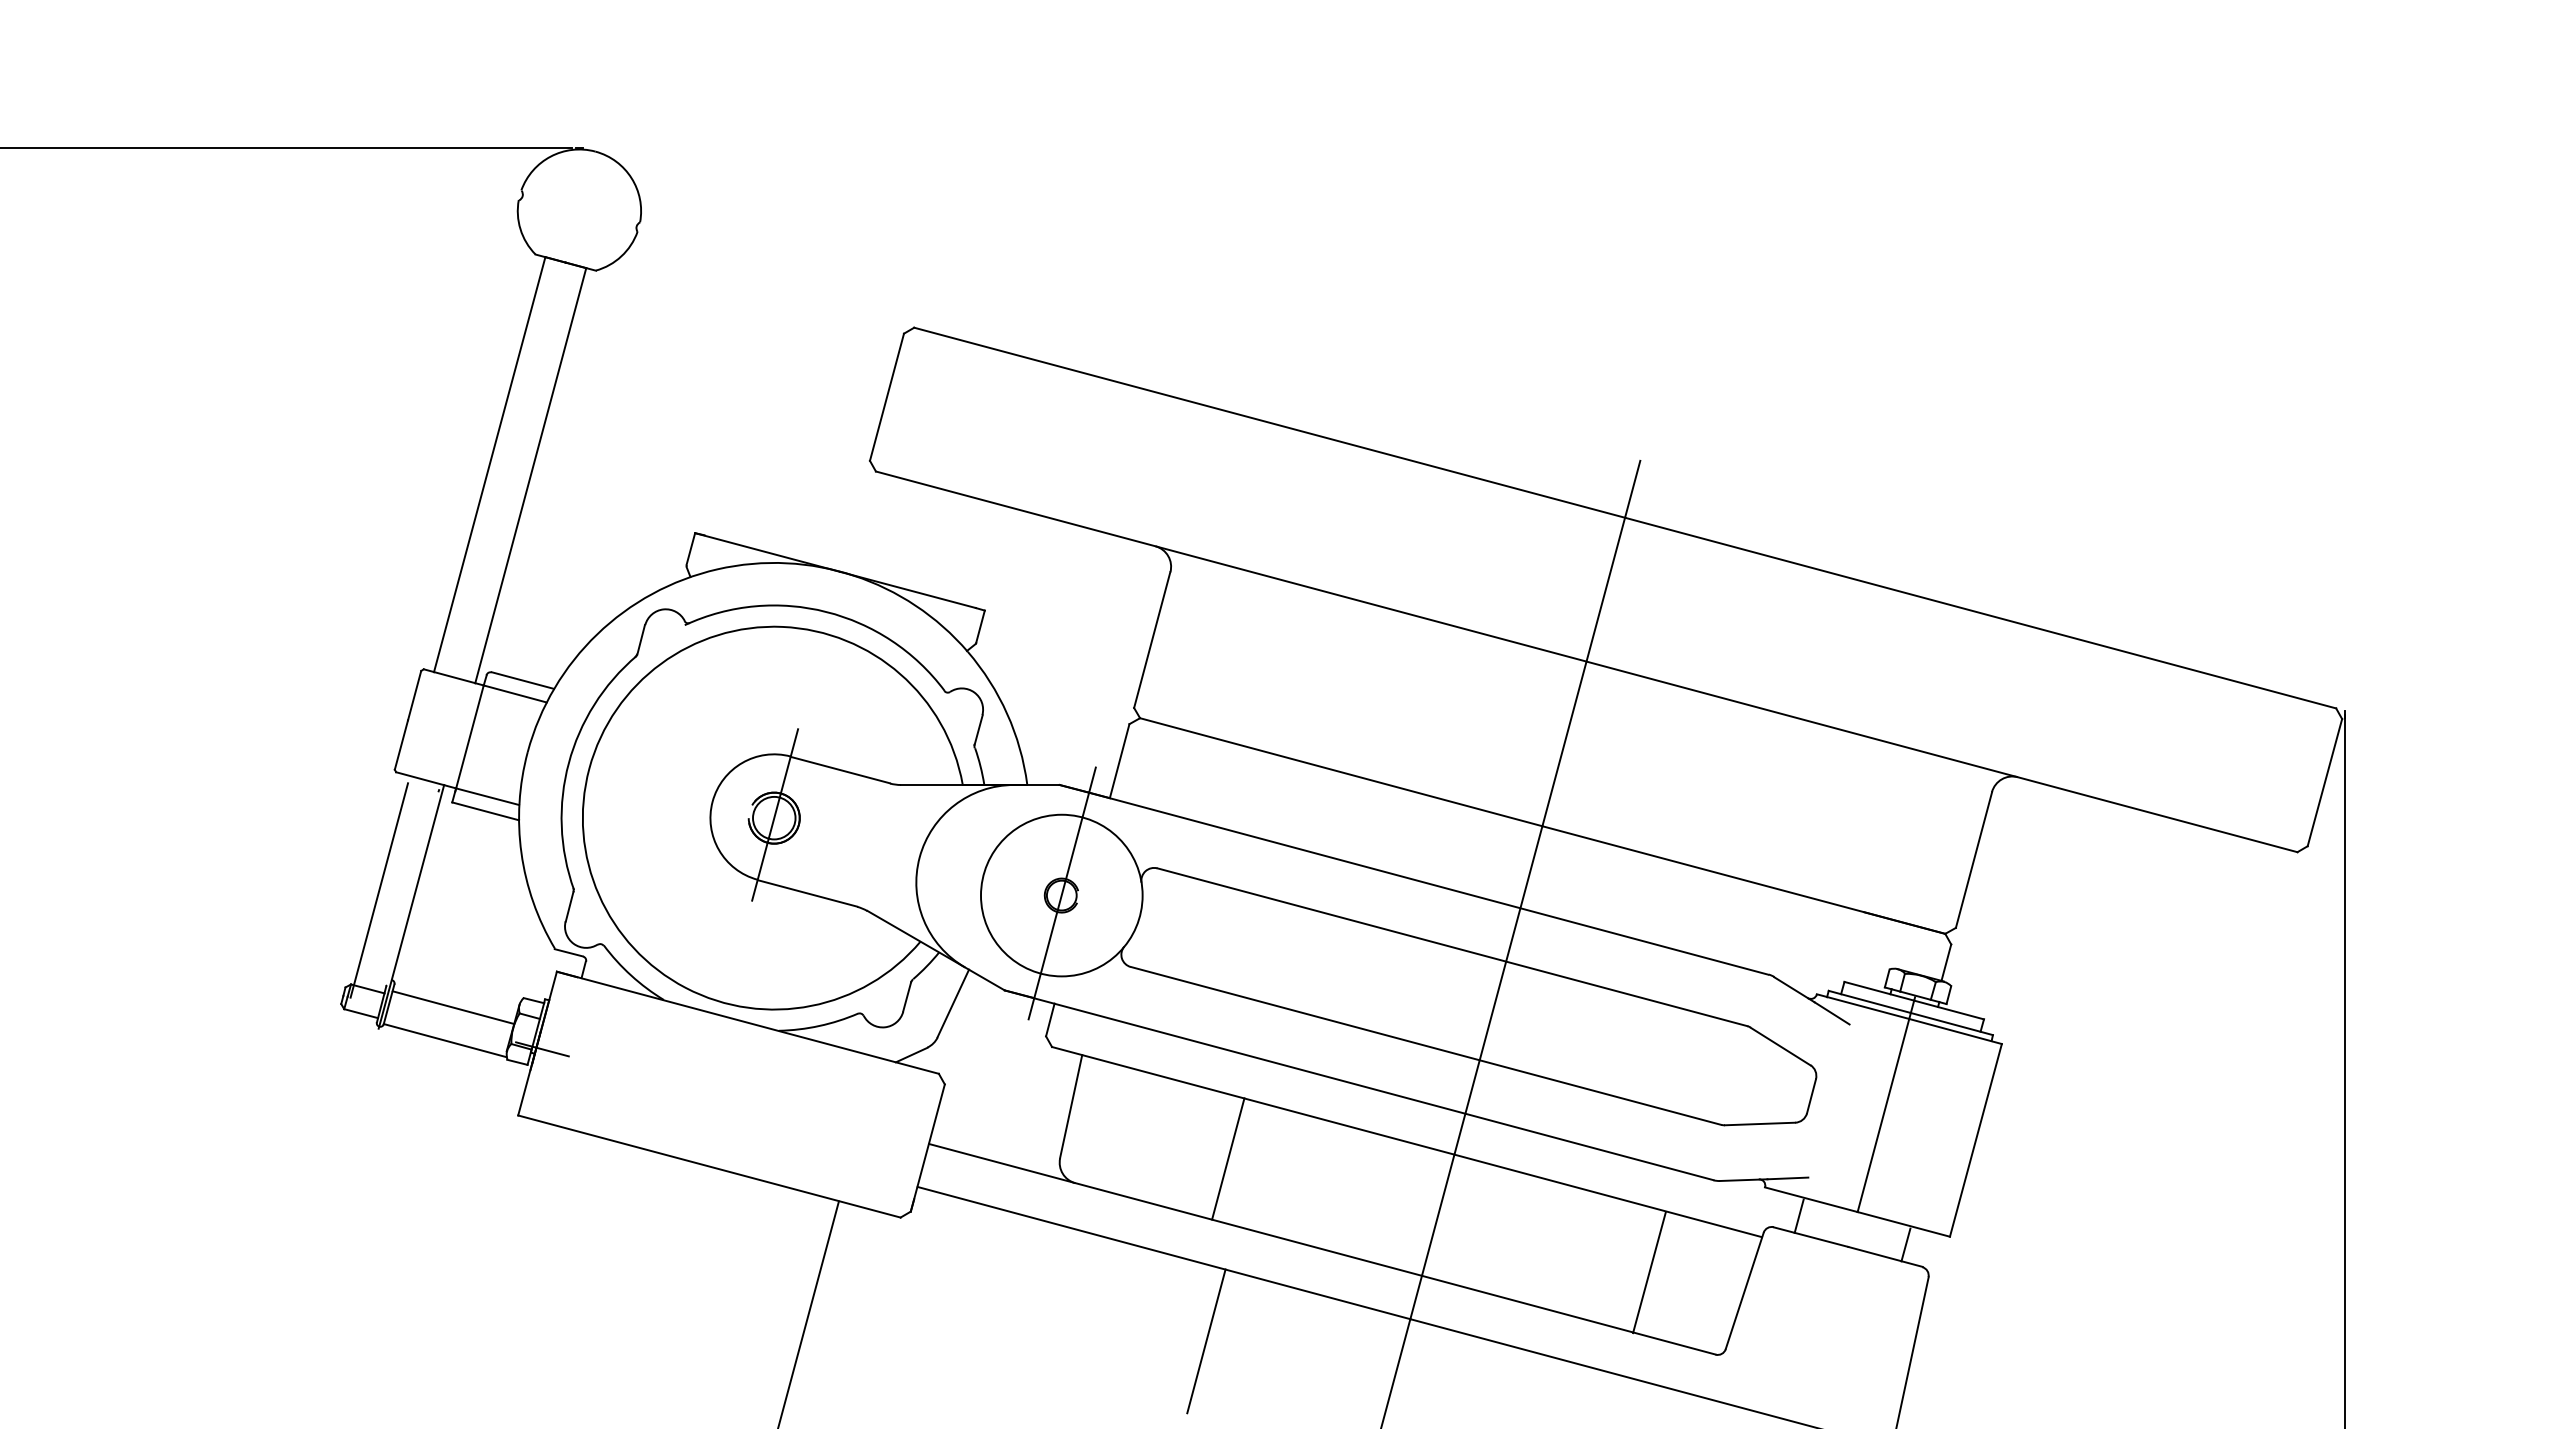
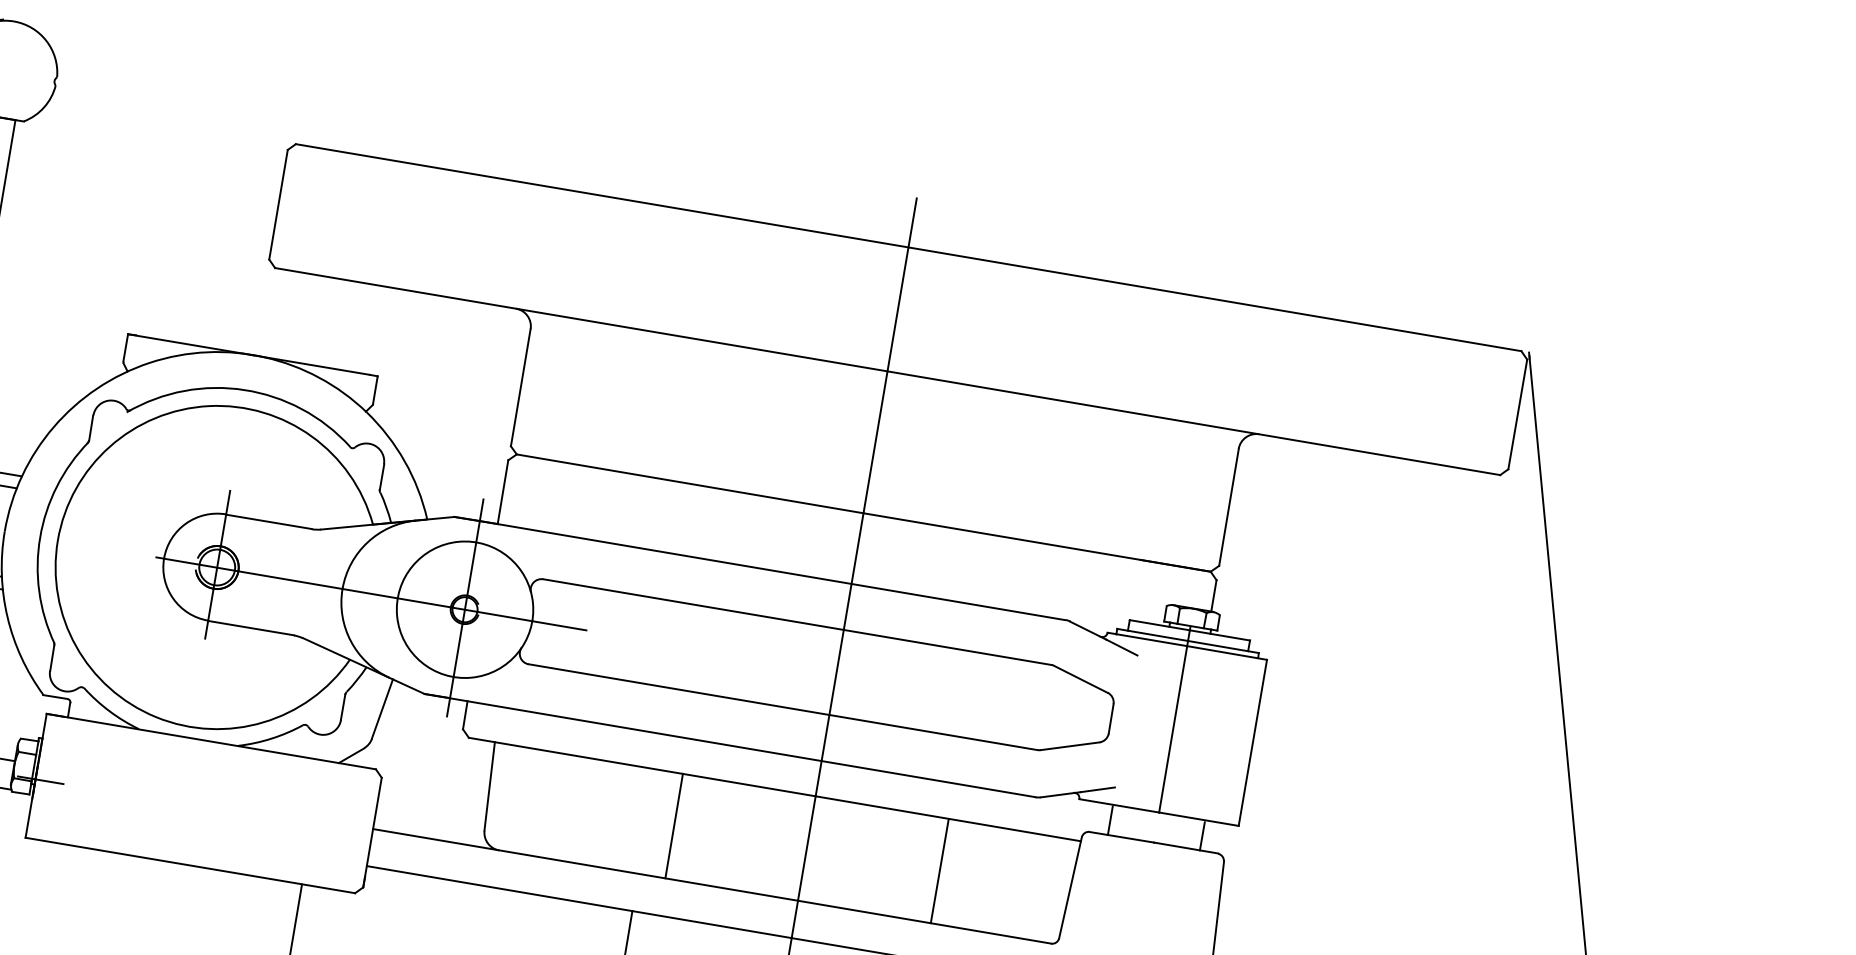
line: (952, 866) -> (370, 593), added
line: (1228, 1158) -> (674, 825), moved
line: (1649, 1272) -> (939, 870), moved

